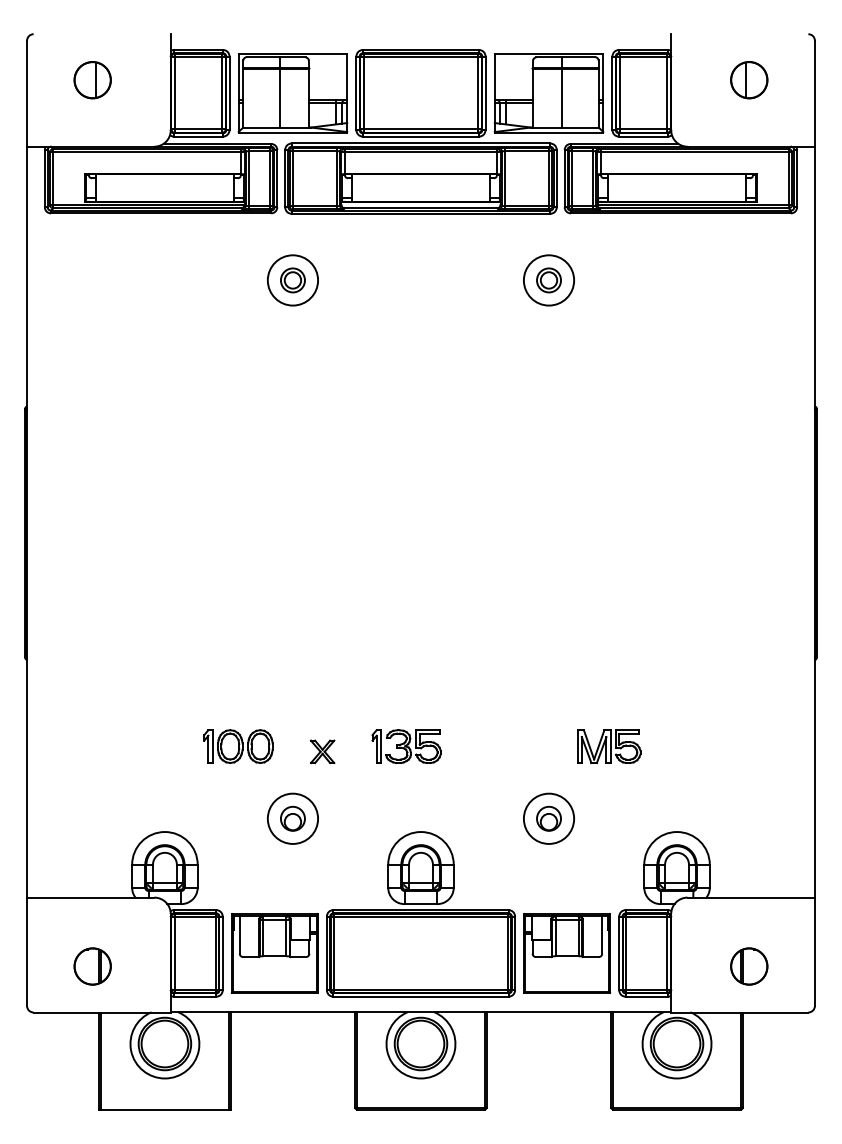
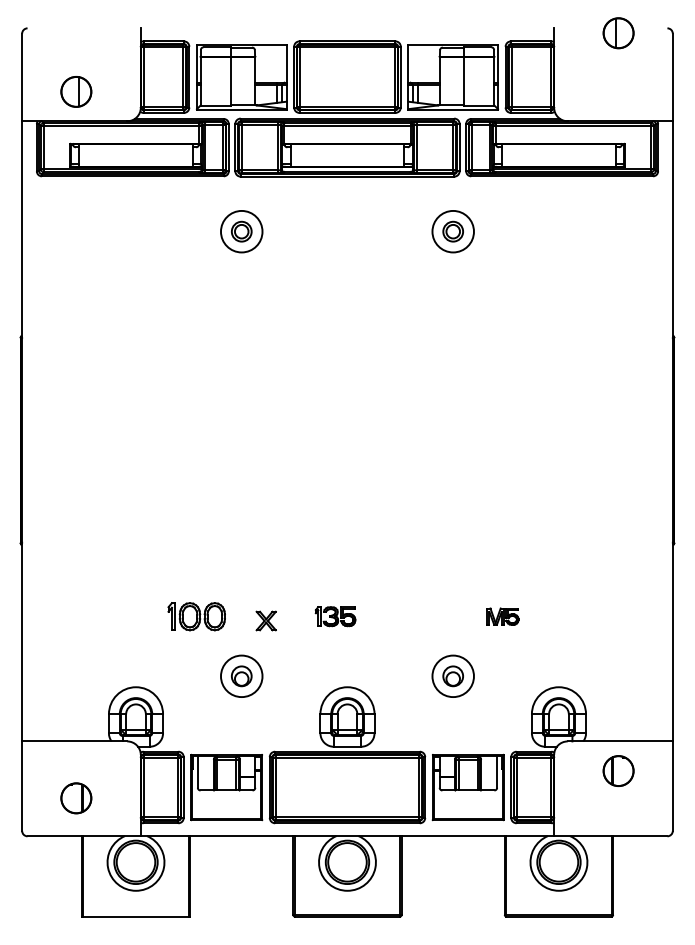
part: (92, 80) -> (76, 92), moved
part: (749, 80) -> (618, 33), moved
part: (406, 746) -> (335, 616), size x0.7
part: (609, 746) -> (503, 616), size x0.6
part: (749, 966) -> (618, 771), moved

